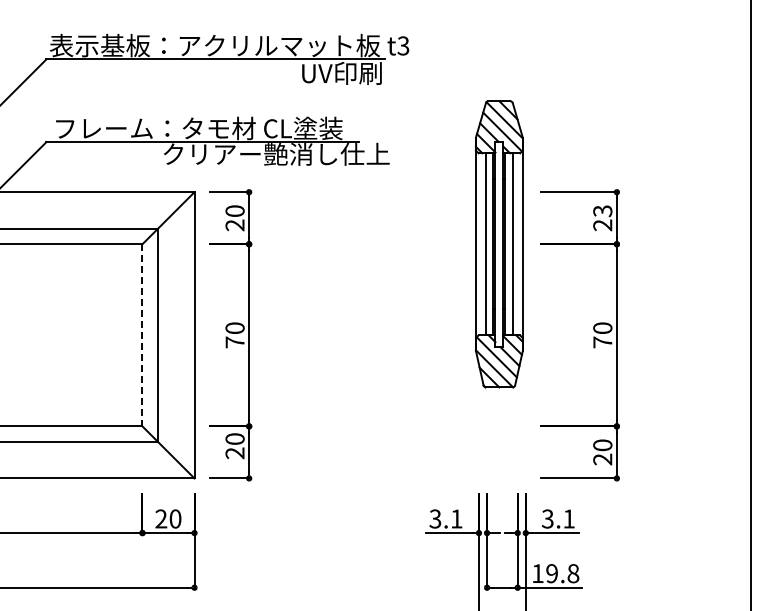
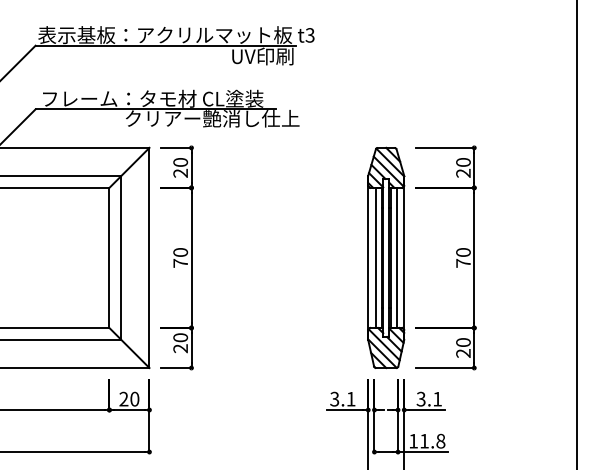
text: (602, 211) -> (463, 162), 23 -> 20
part: (498, 244) -> (385, 258), moved
line: (142, 335) -> (109, 258), dashed -> solid
text: (551, 573) -> (424, 441), 19.8 -> 11.8

